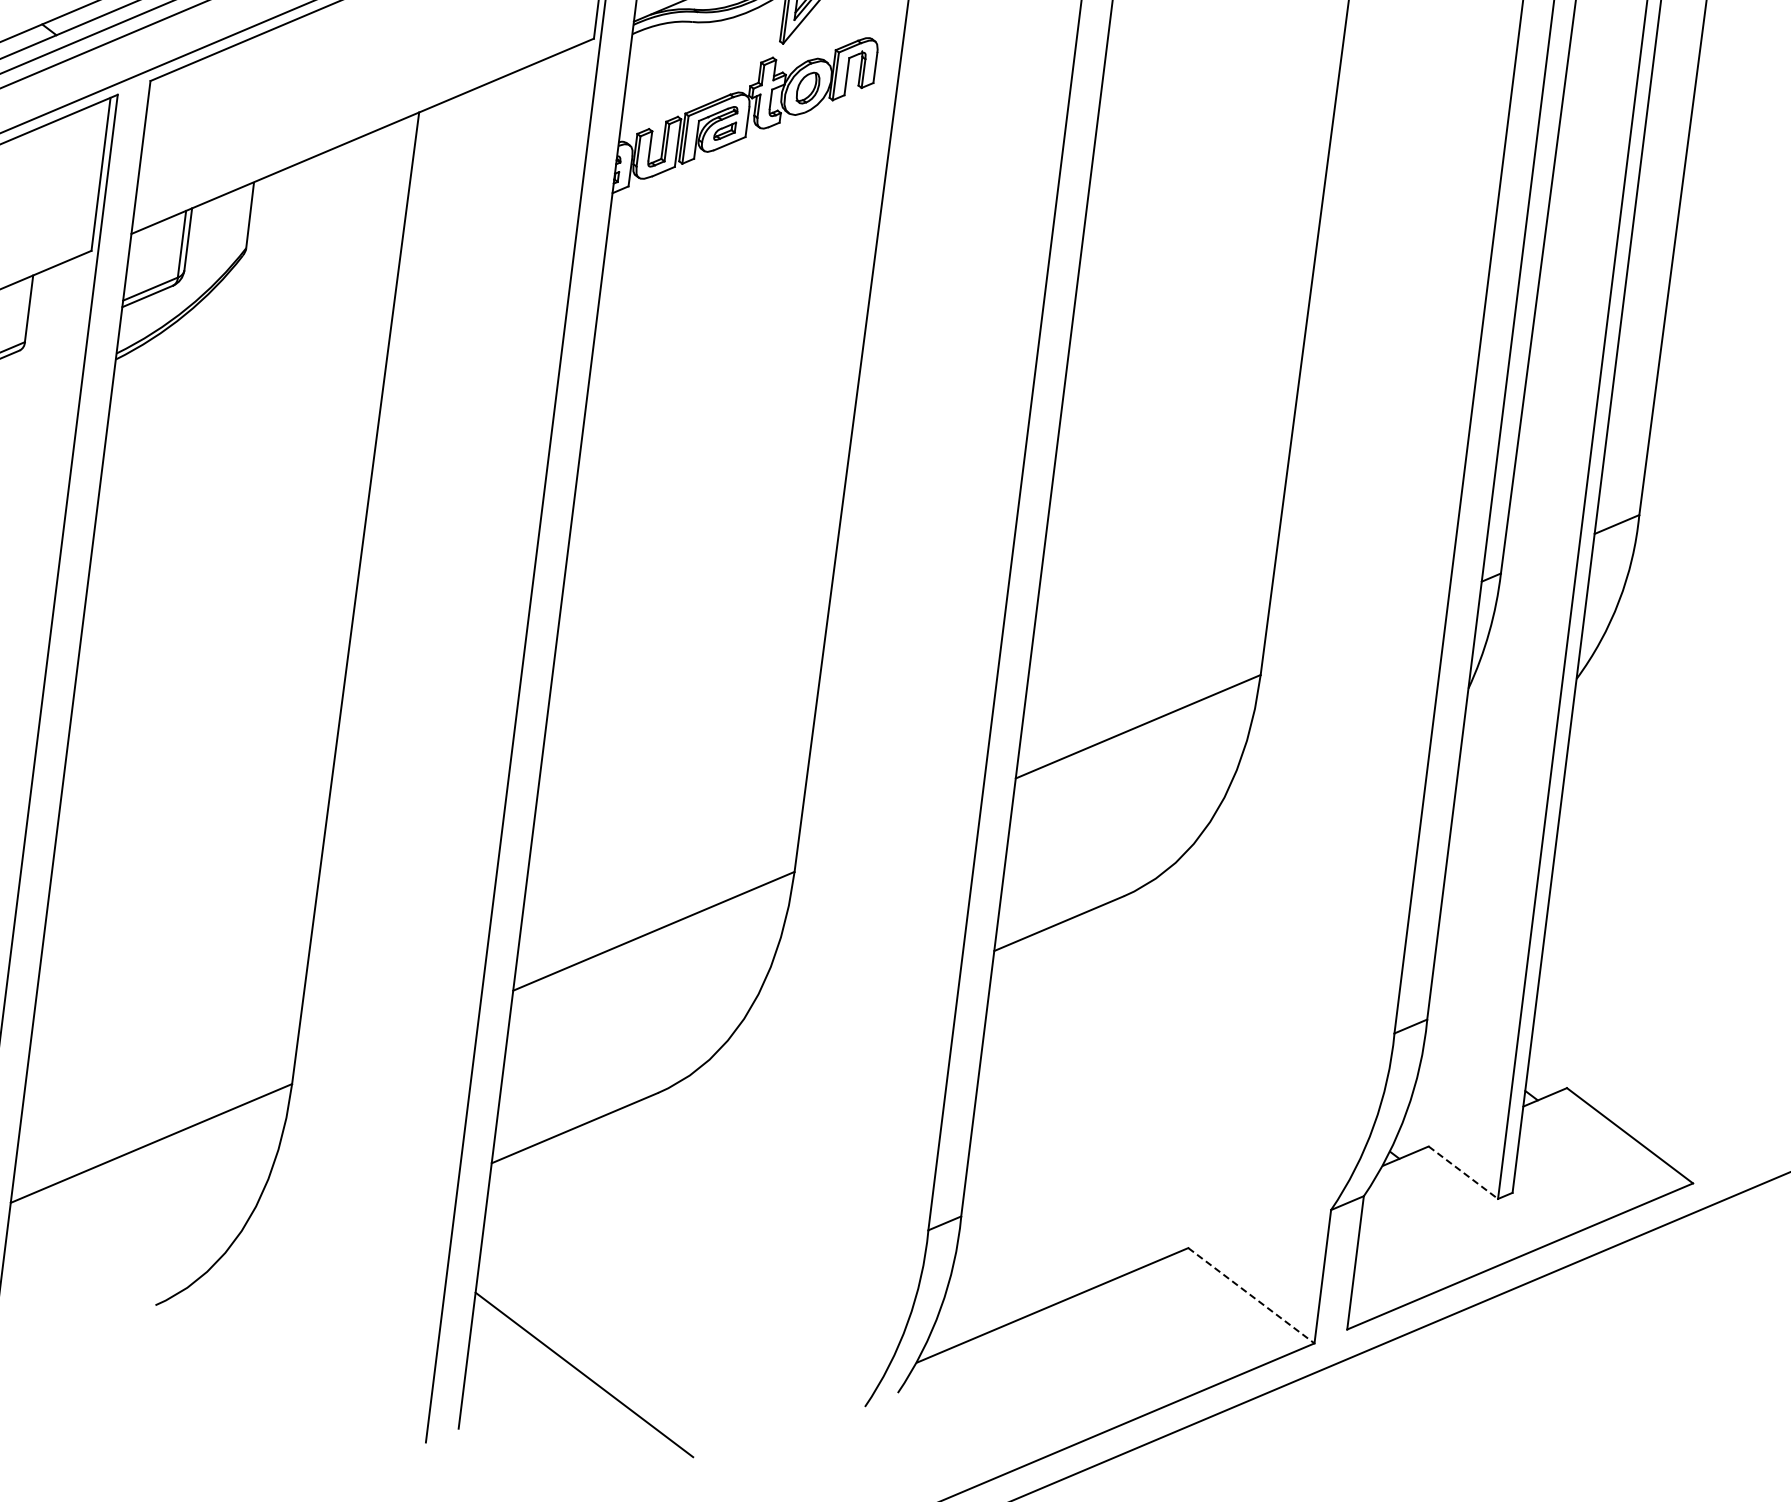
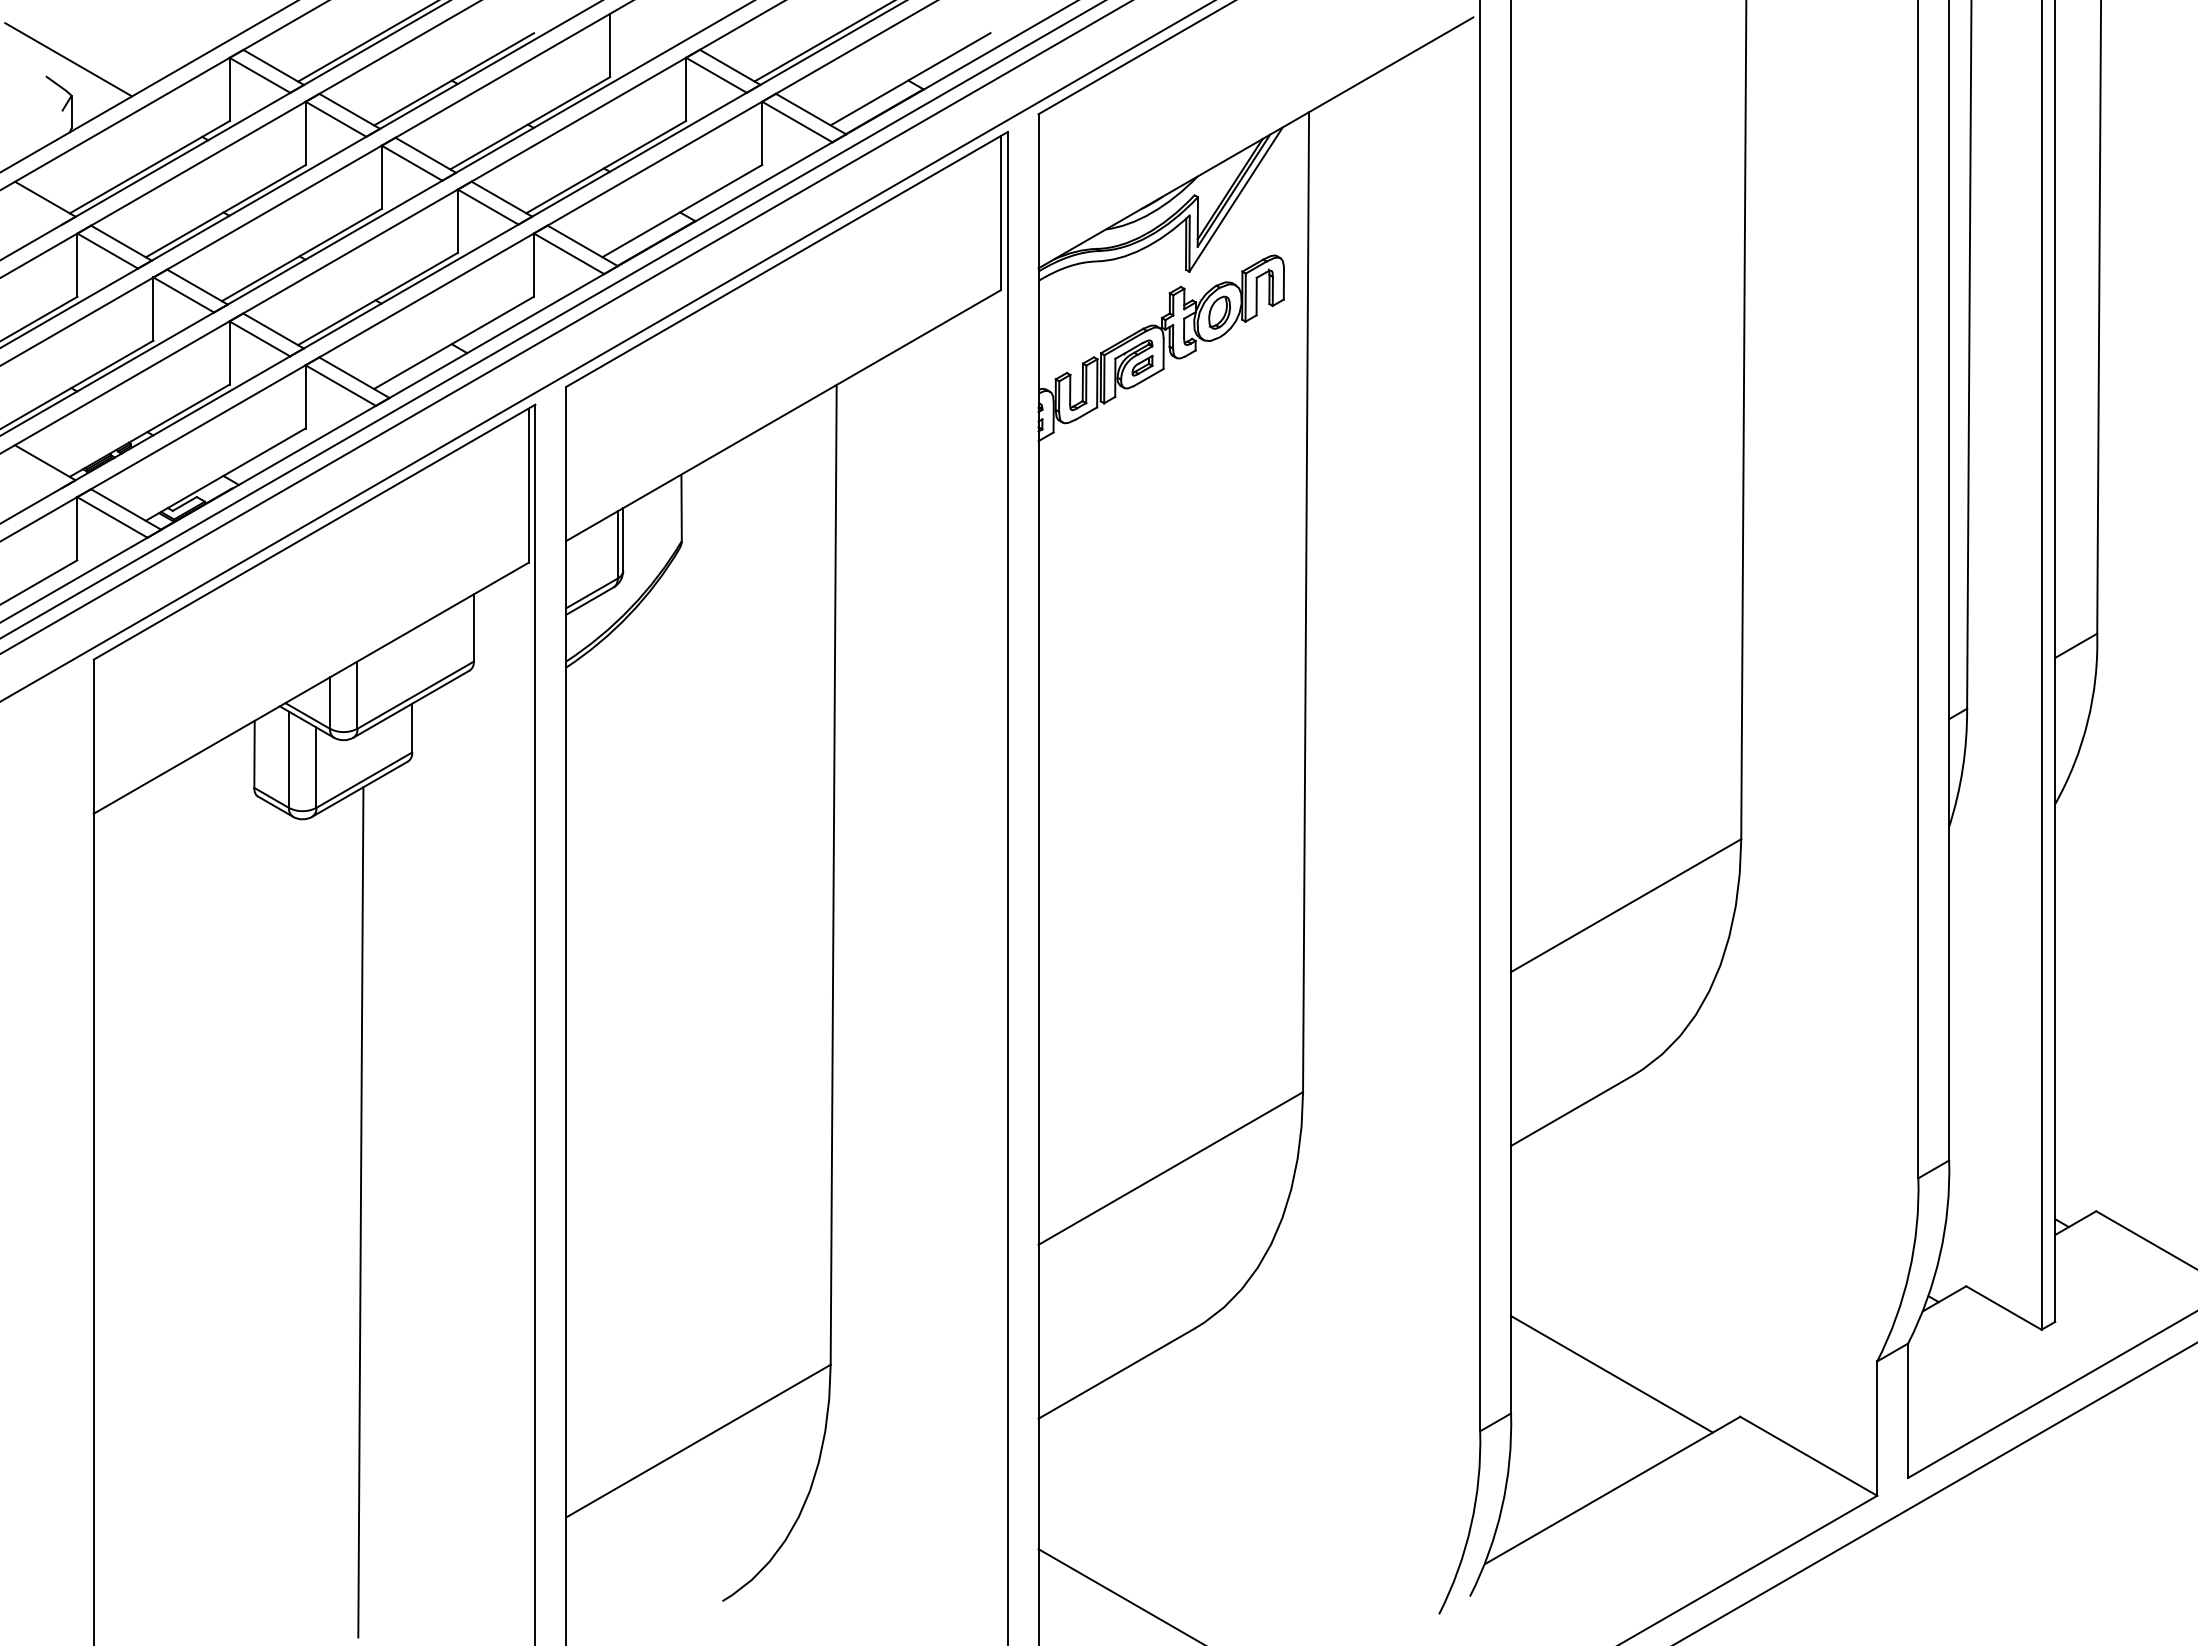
line: (1463, 1173) -> (2004, 1308), dashed -> solid
line: (1065, 1190) -> (1611, 1374), added
line: (1252, 1296) -> (1809, 1456), dashed -> solid

